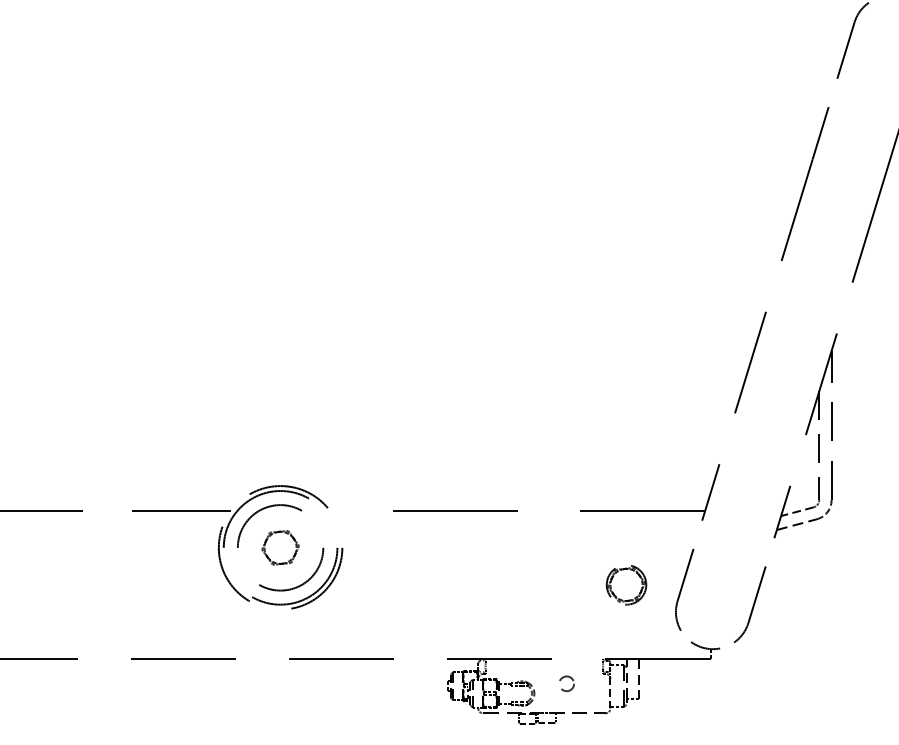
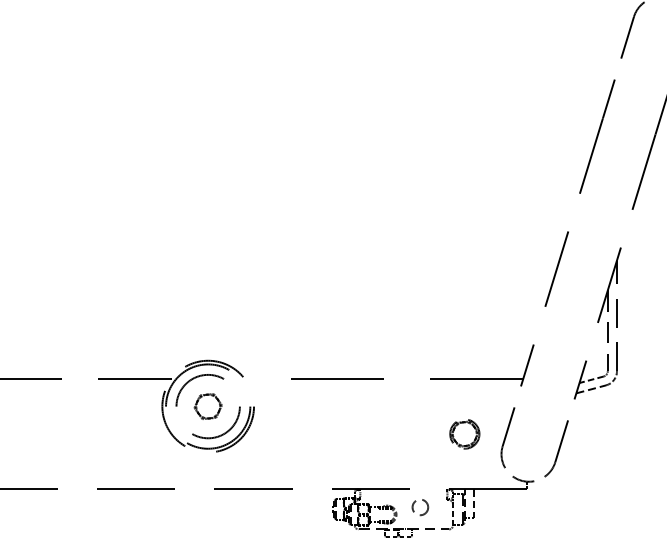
circle: (566, 683) -> (420, 507), size x1.43

